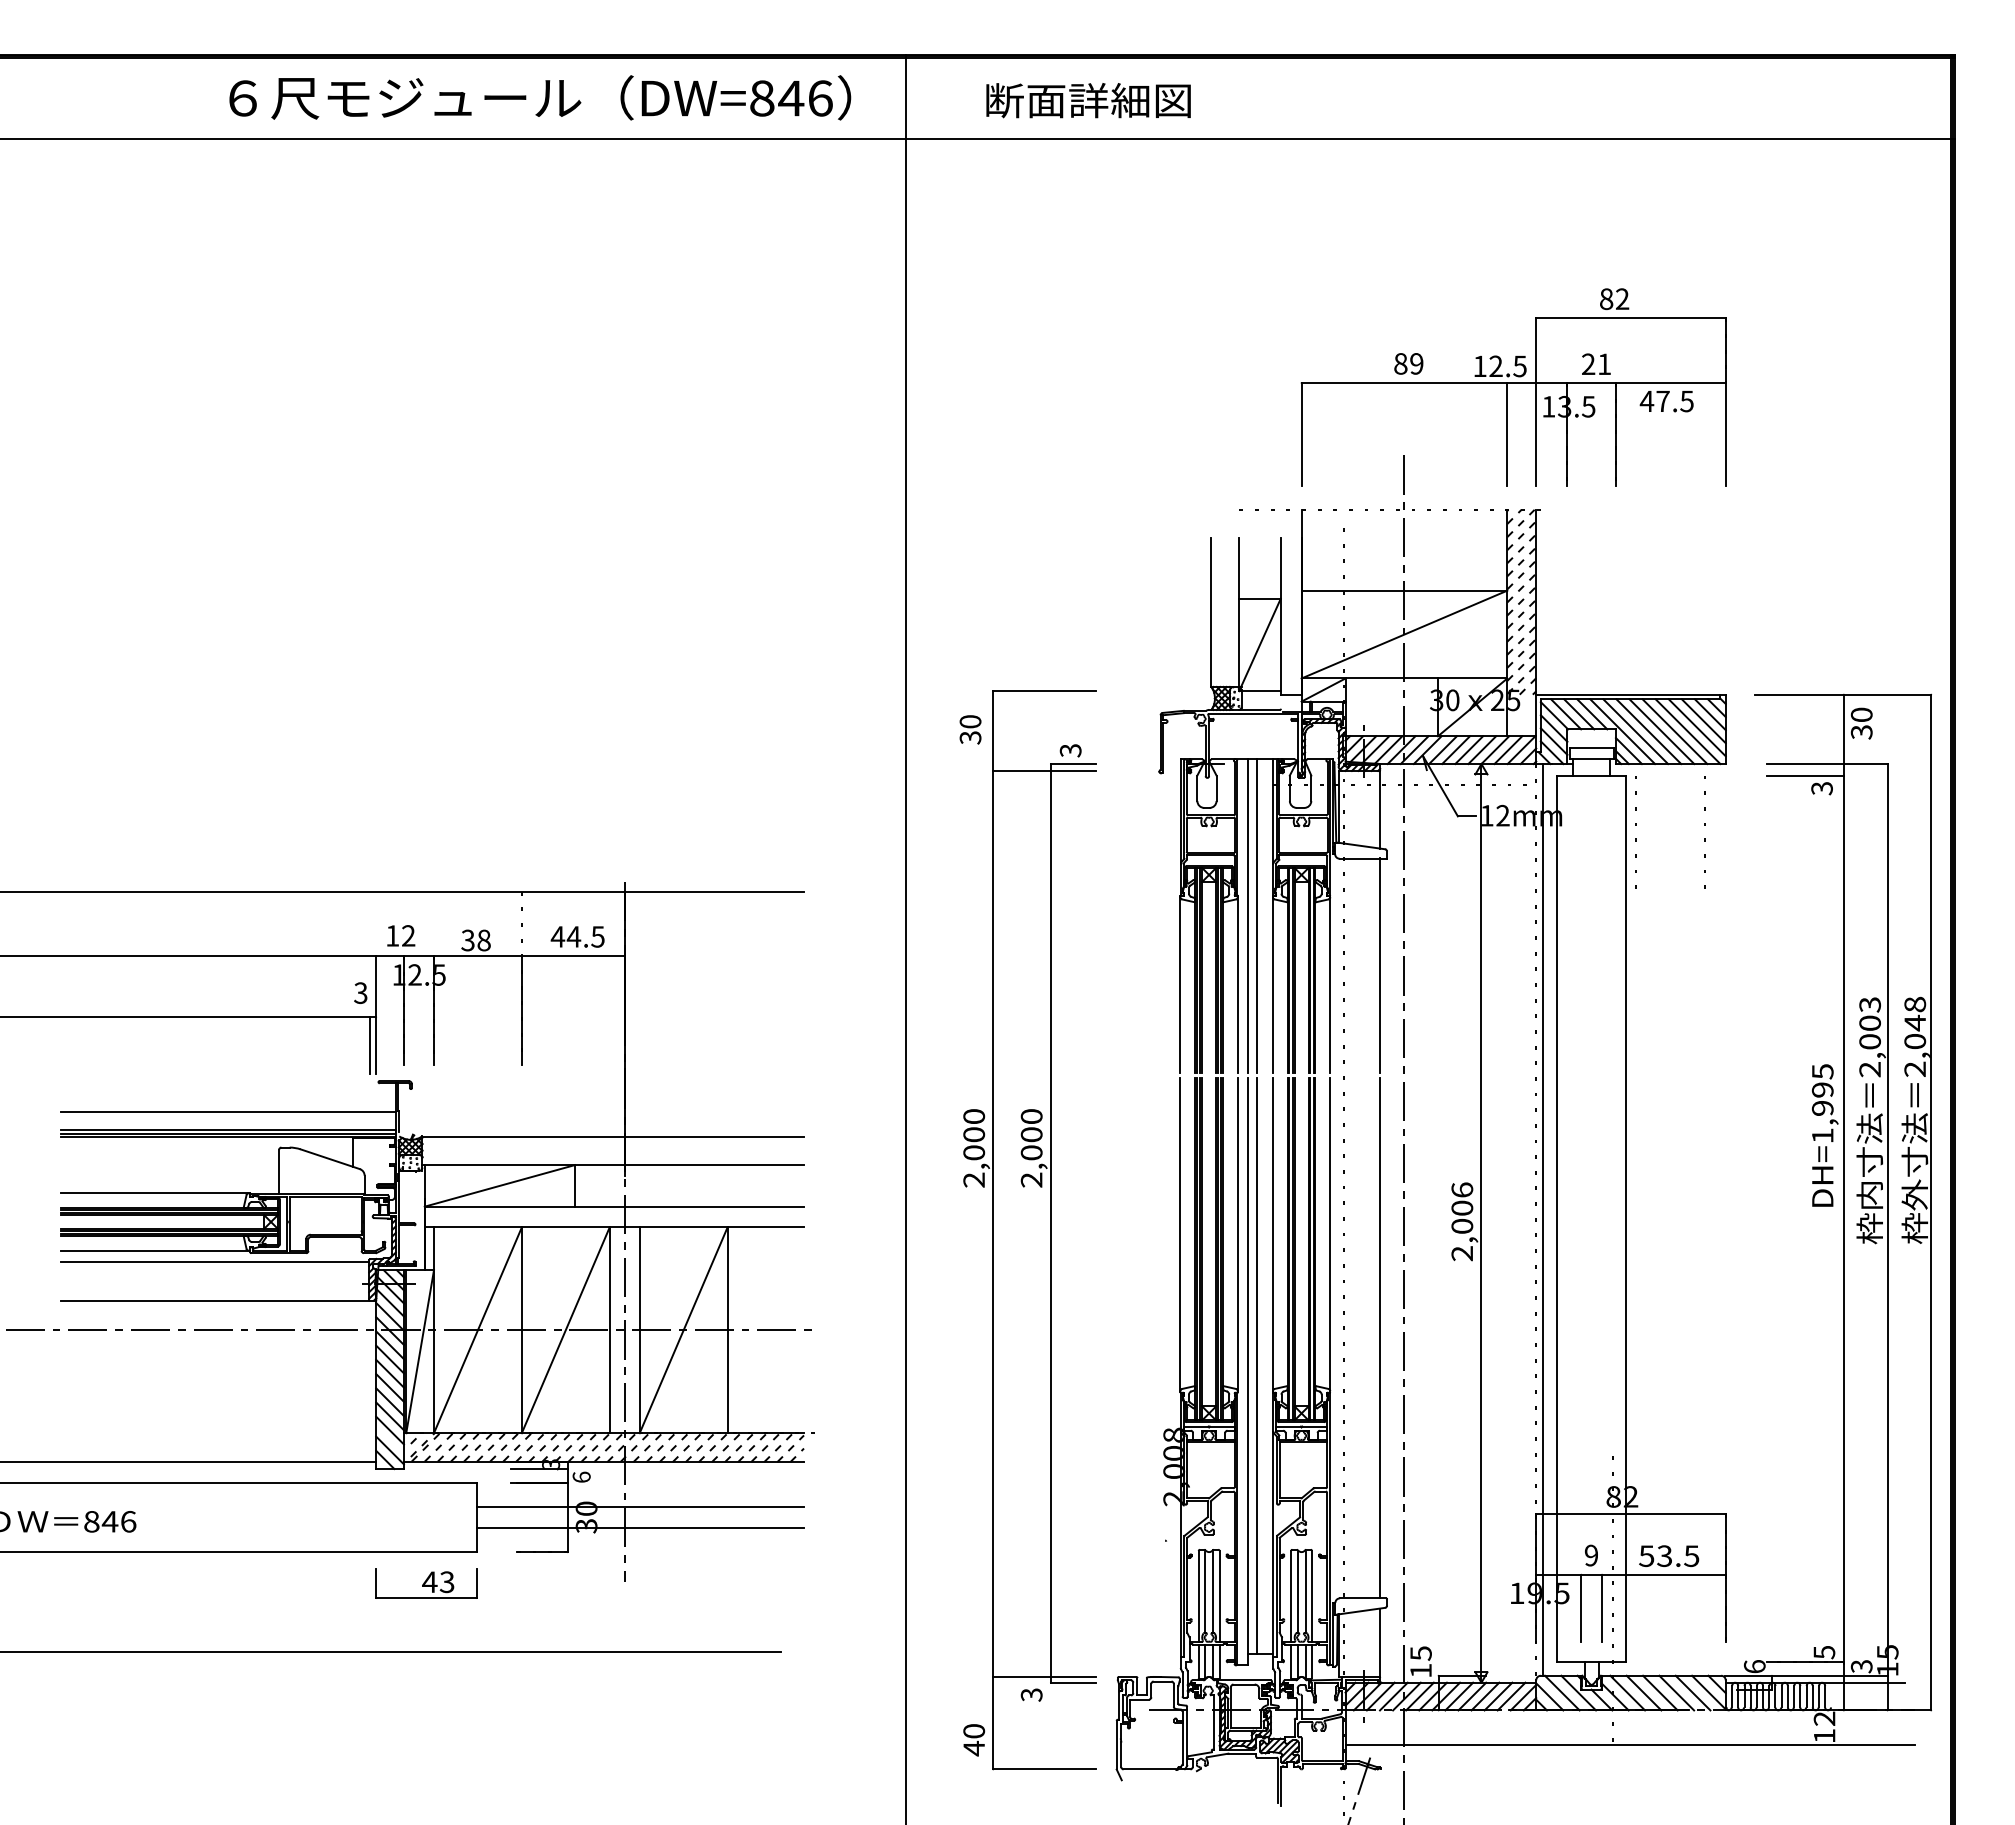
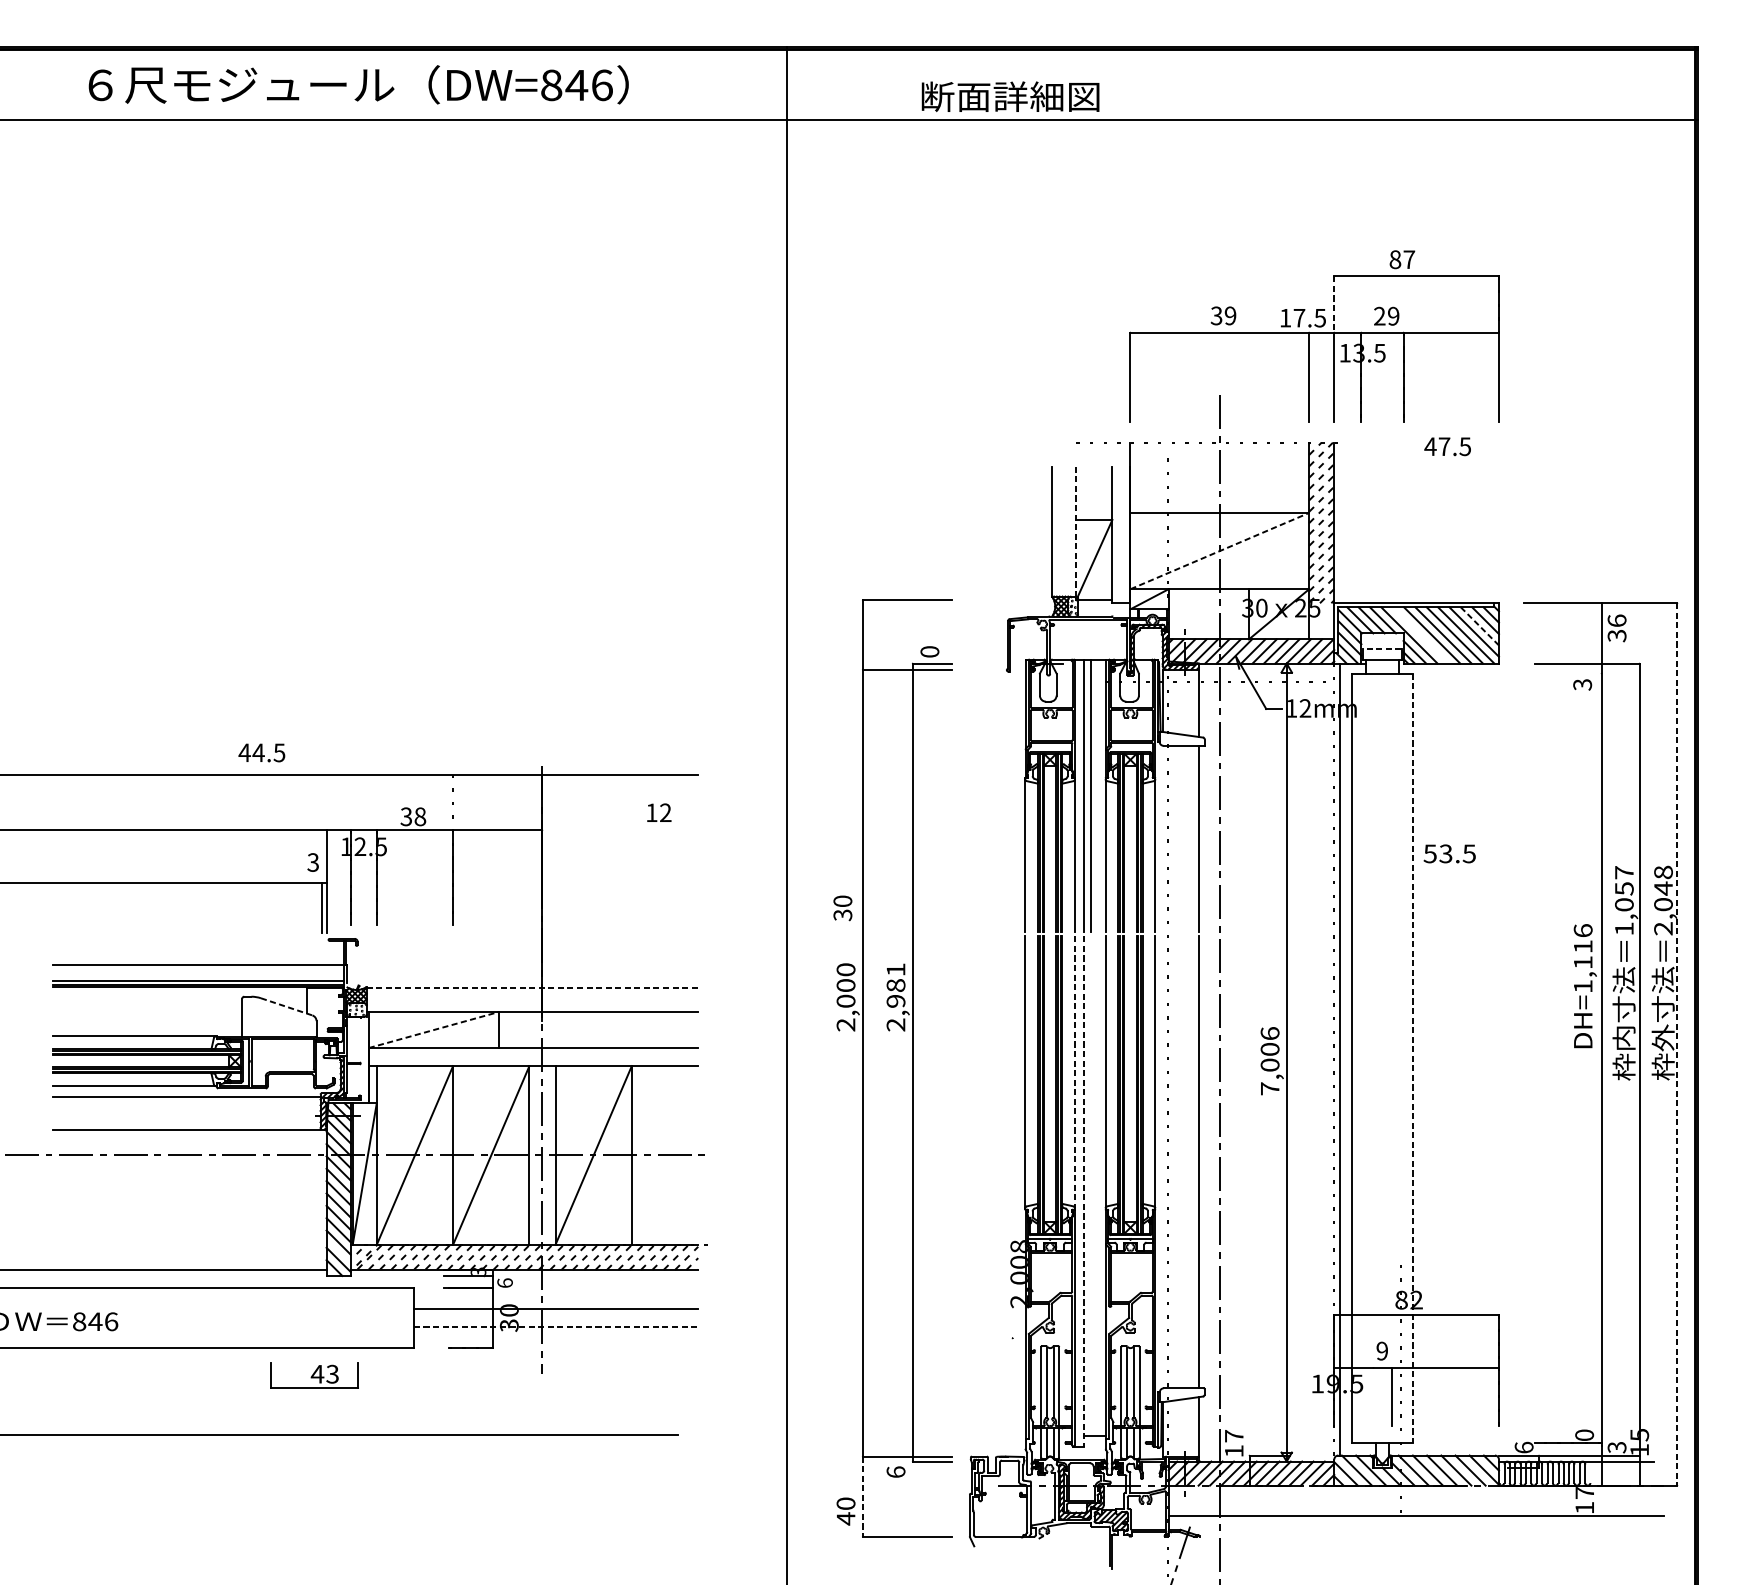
text: (540, 97) -> (358, 84), moved
text: (1088, 100) -> (1010, 96), moved
text: (1622, 298) -> (1409, 259), 82 -> 87
line: (1536, 351) -> (1334, 305), solid -> dashed
text: (1400, 363) -> (1216, 315), 89 -> 39
text: (1604, 364) -> (1393, 316), 21 -> 29
text: (1495, 365) -> (1298, 317), 12.5 -> 17.5
text: (1666, 401) -> (1447, 446), moved
line: (1239, 612) -> (1076, 531), solid -> dashed
line: (1404, 634) -> (1219, 551), solid -> dashed
text: (1861, 714) -> (1616, 620), 30 -> 36
line: (1703, 720) -> (1479, 625), solid -> dashed
text: (970, 729) -> (842, 908), moved
line: (1635, 731) -> (1420, 635), removed
line: (1591, 747) -> (1382, 649), solid -> dashed
text: (1070, 750) -> (929, 651), 3 -> 0
line: (1804, 775) -> (1567, 673), removed
line: (1635, 838) -> (1420, 728), removed
line: (1704, 838) -> (1480, 728), removed
text: (401, 935) -> (659, 812), moved
text: (577, 936) -> (261, 752), moved
text: (1870, 1037) -> (1624, 901), 2,003 -> 1,057
text: (1822, 1089) -> (1582, 946), DH=1,995 -> DH=1,116
text: (1031, 1134) -> (895, 985), 2,000 -> 2,981
line: (613, 1137) -> (532, 987), solid -> dashed
line: (330, 1159) -> (286, 1007), solid -> dashed
line: (499, 1185) -> (433, 1029), solid -> dashed
line: (1931, 1202) -> (1677, 1044), solid -> dashed
line: (1626, 1219) -> (1412, 1059), solid -> dashed
line: (1237, 1235) -> (1074, 1073), solid -> dashed
text: (1461, 1253) -> (1269, 1088), 2,006 -> 7,006
line: (1256, 1365) -> (1091, 1186), removed
line: (1248, 1371) -> (1084, 1191), solid -> dashed
line: (640, 1527) -> (556, 1326), solid -> dashed
text: (1669, 1555) -> (1450, 853), moved
part: (426, 1583) -> (314, 1375), moved
line: (1581, 1607) -> (1373, 1396), removed
text: (1824, 1652) -> (1584, 1435), 5 -> 0
text: (1420, 1653) -> (1233, 1436), 15 -> 17
text: (1031, 1694) -> (895, 1471), 3 -> 6
text: (1824, 1718) -> (1584, 1492), 12 -> 17
line: (993, 1723) -> (862, 1497), solid -> dashed

